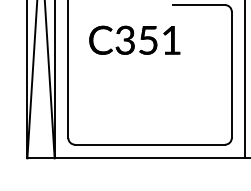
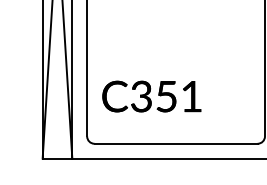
text: (134, 39) -> (151, 95), moved

